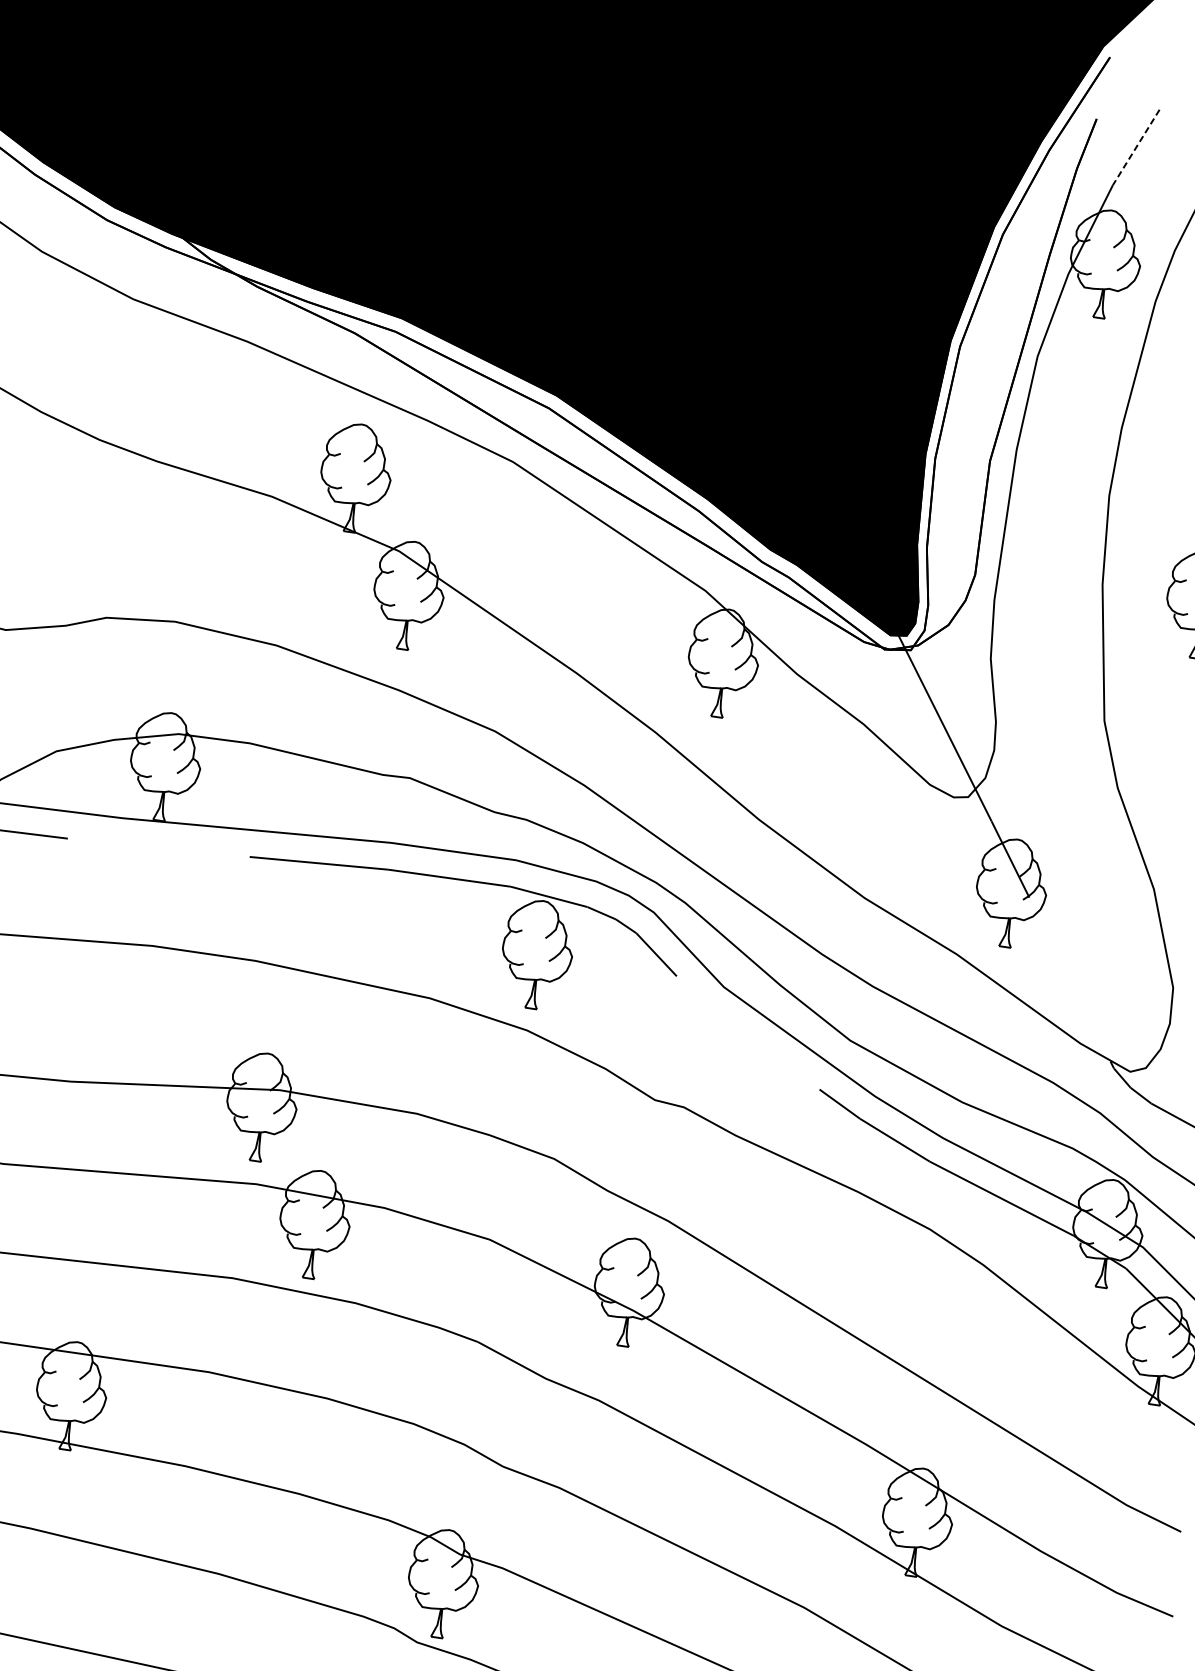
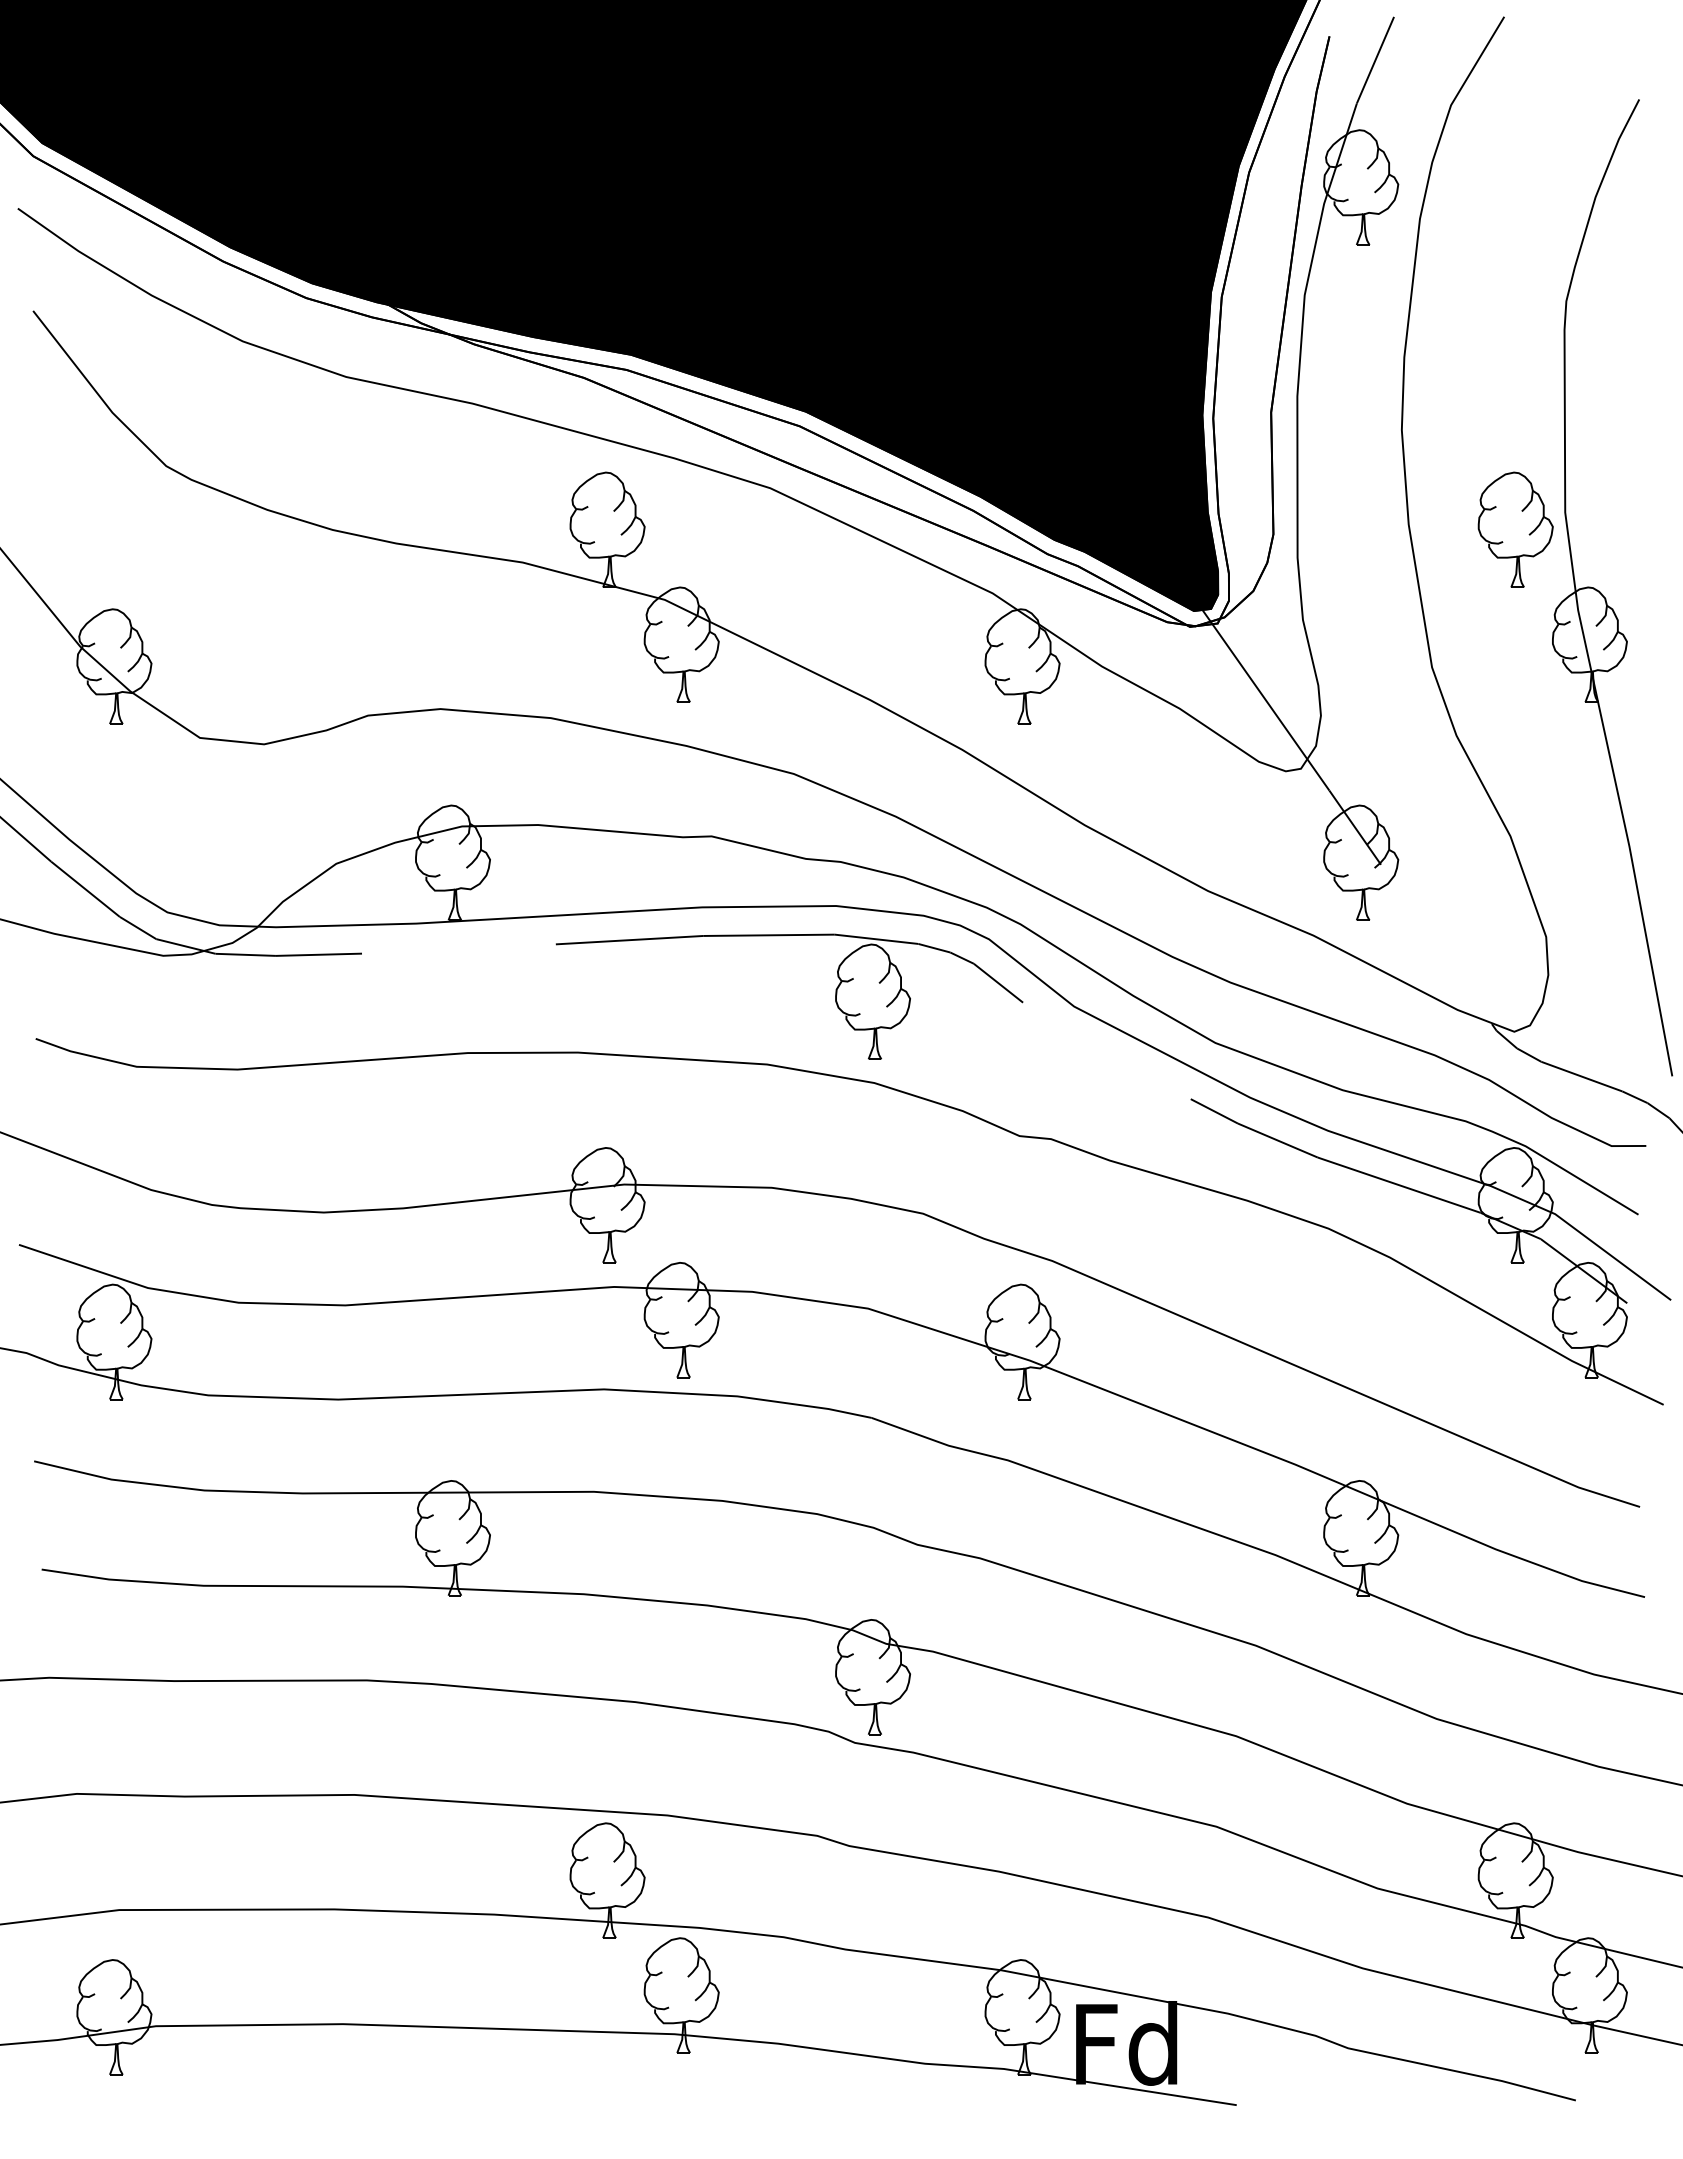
line: (1136, 147) -> (1375, 60), dashed -> solid

